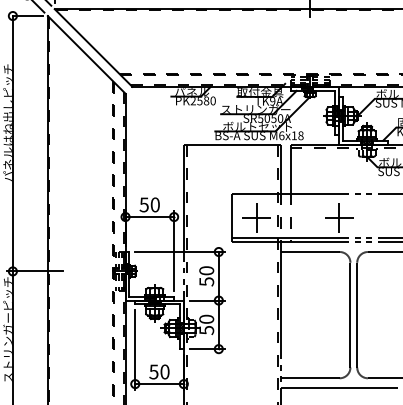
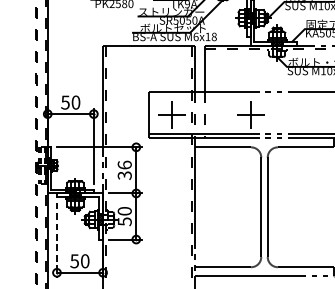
text: (206, 275) -> (124, 169), 50 -> 36
line: (135, 350) -> (57, 240), solid -> dashed

